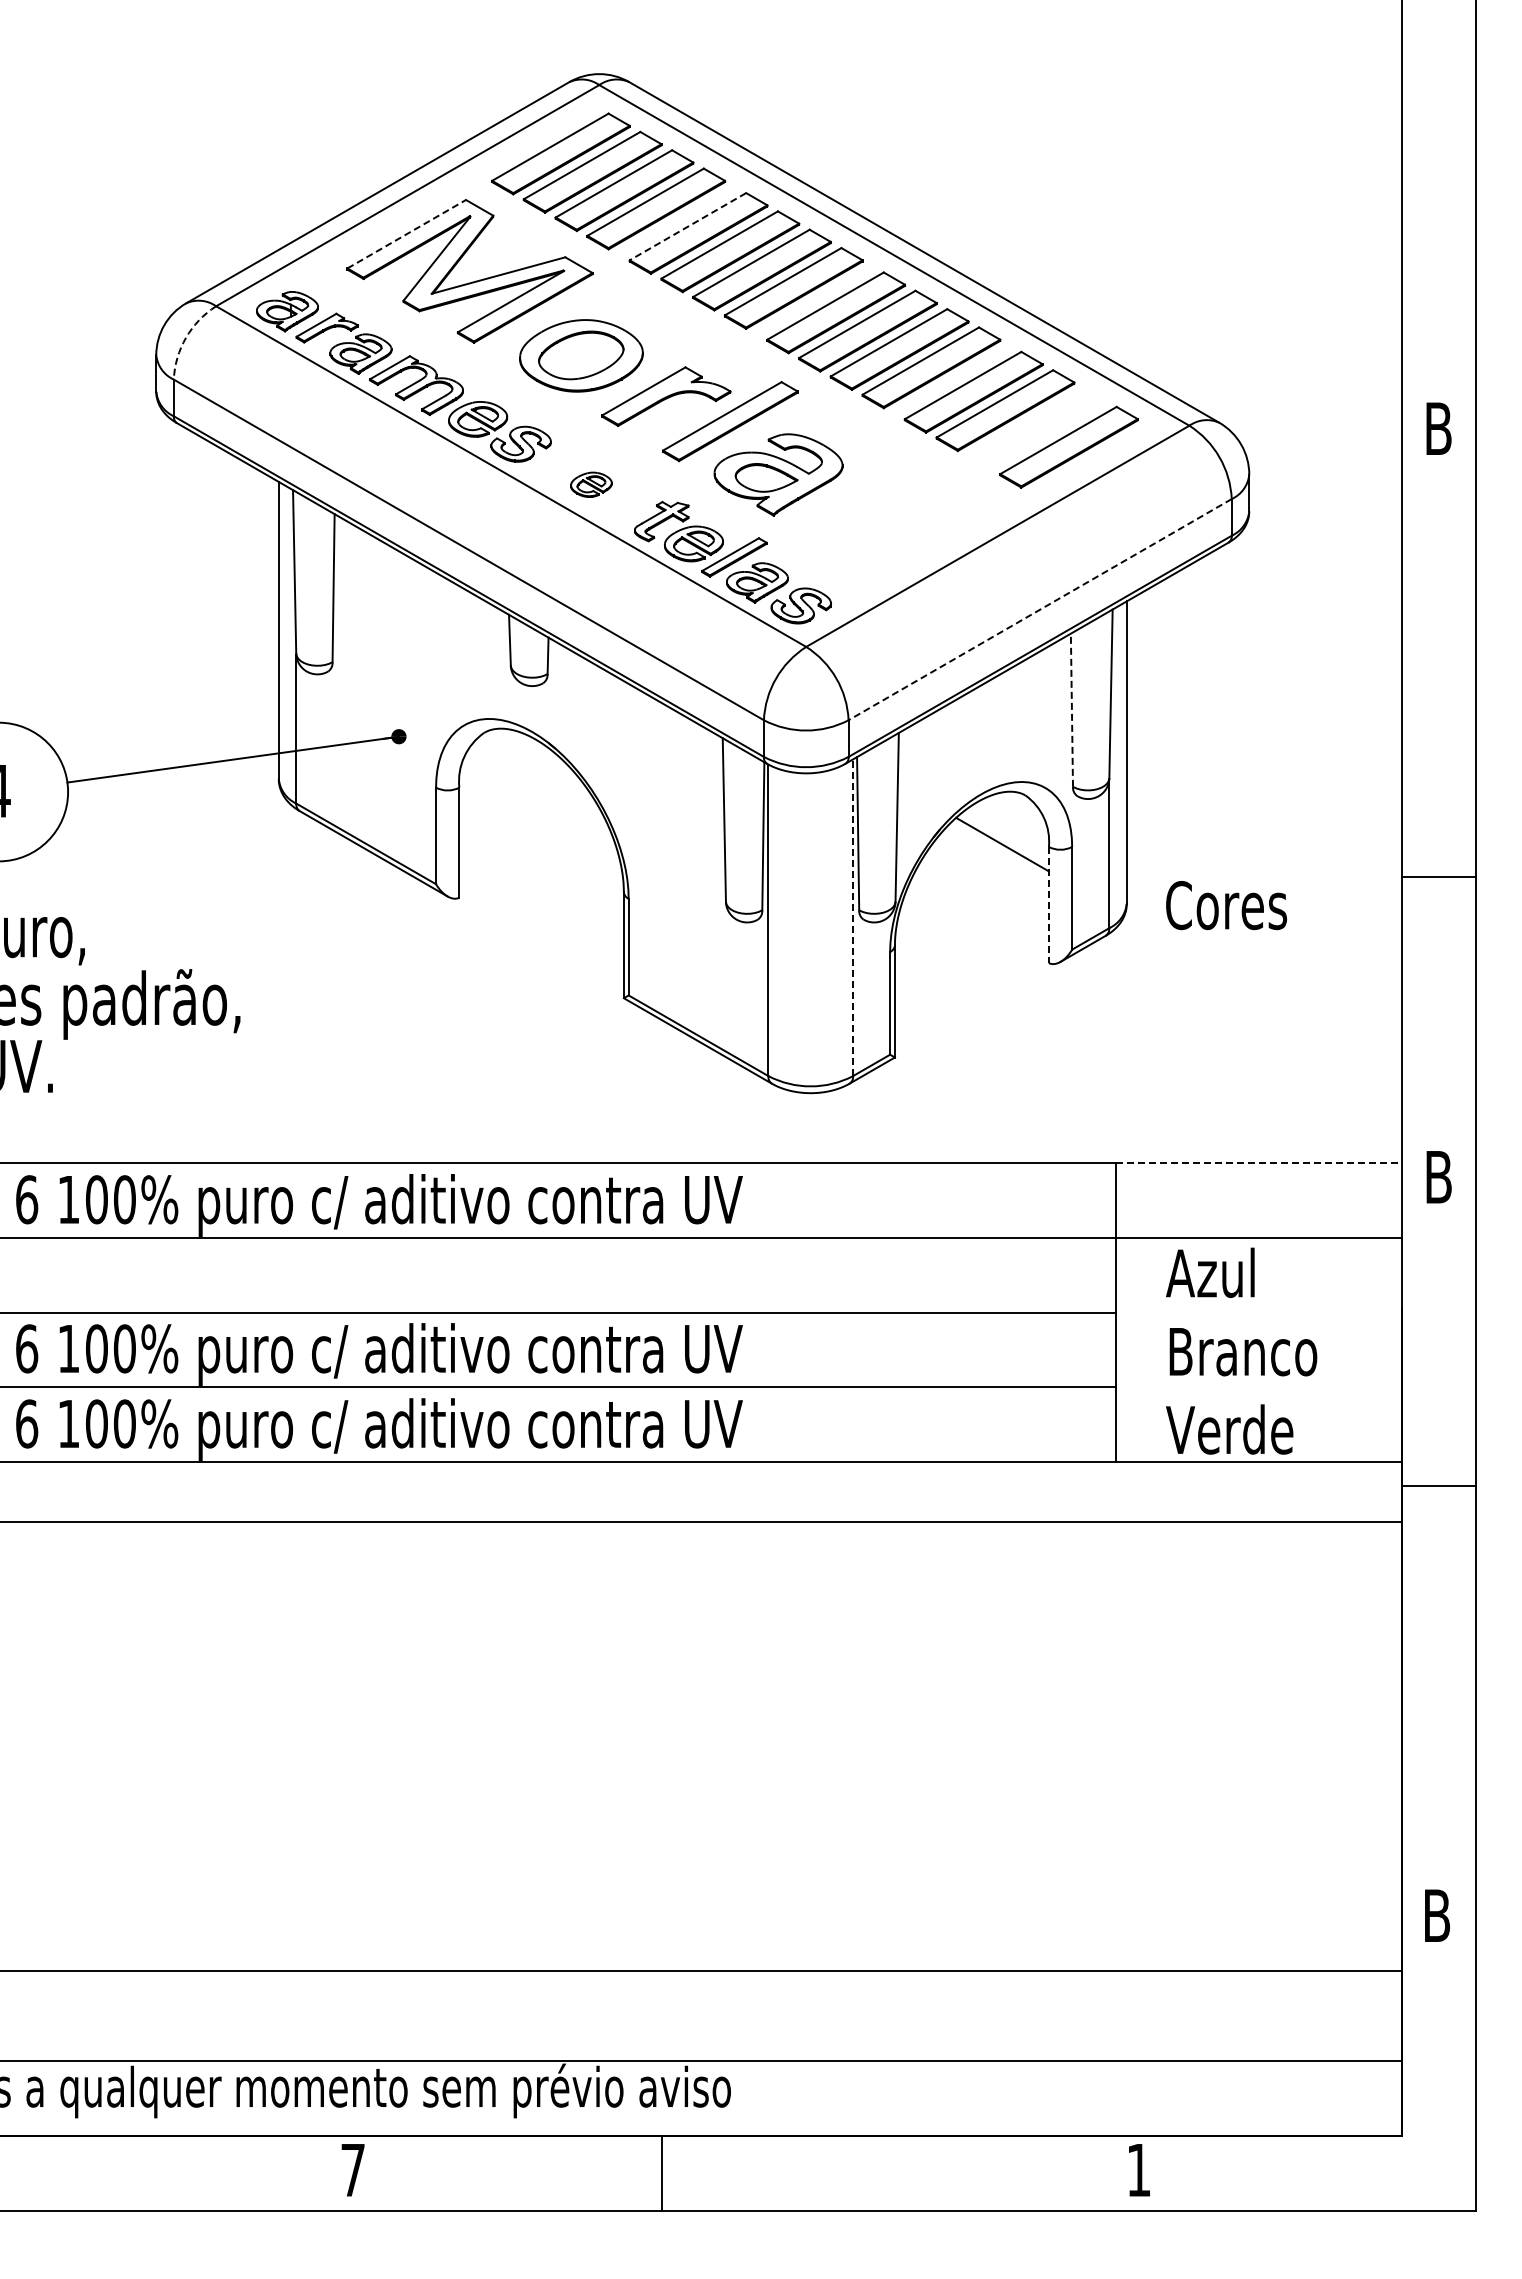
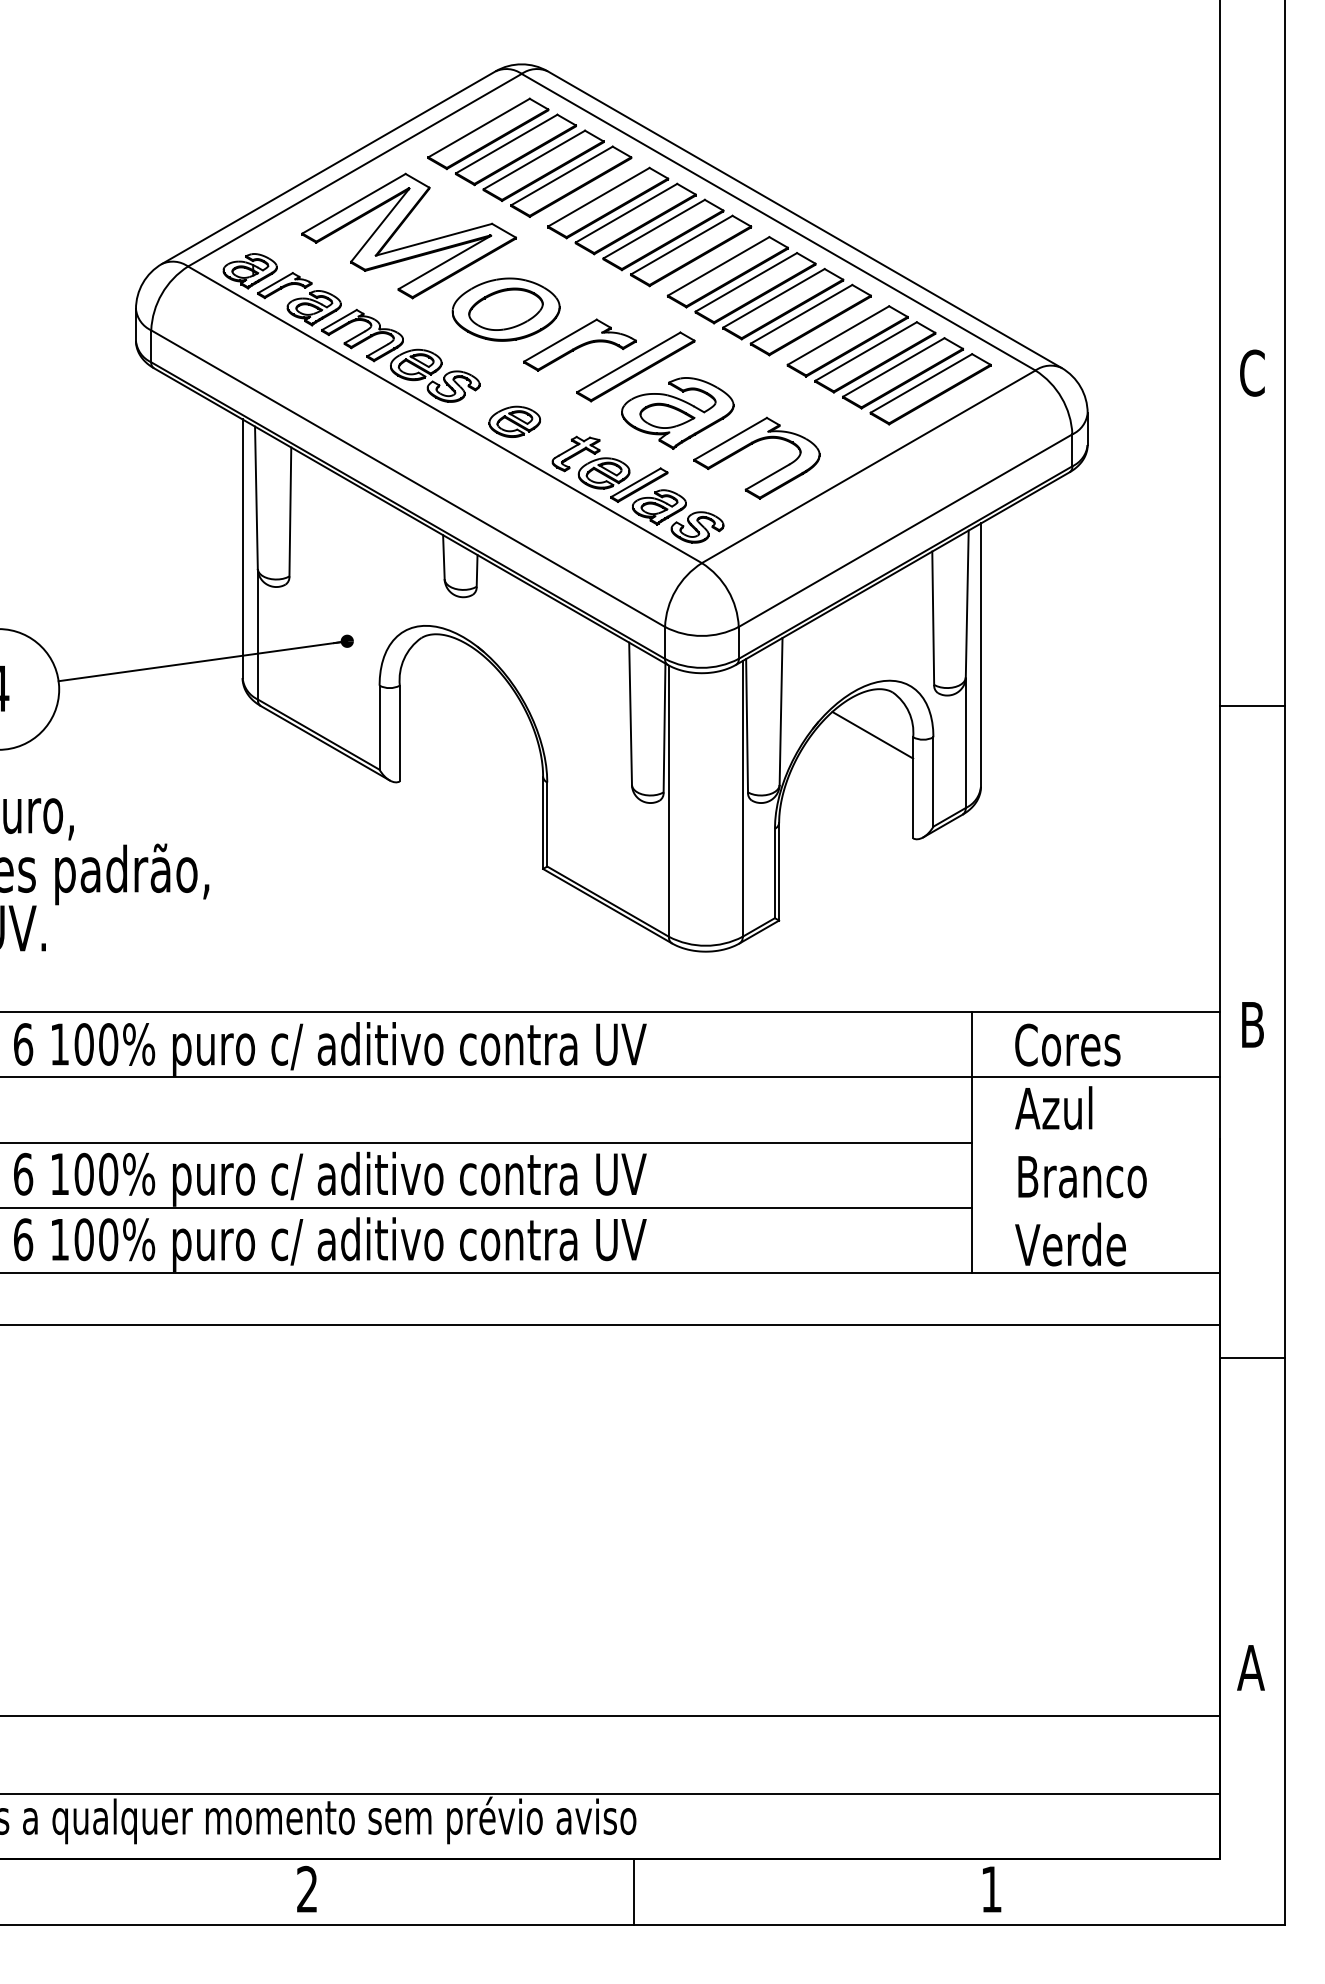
line: (687, 226) -> (598, 197), dashed -> solid
line: (407, 233) -> (354, 203), dashed -> solid
arc: (186, 337) -> (162, 293), dashed -> solid
part: (1037, 428) -> (903, 372), added
text: (1438, 428) -> (1252, 372), B -> C
part: (591, 484) -> (514, 421), size x1.43
part: (861, 512) -> (750, 446), added
line: (1039, 609) -> (904, 530), dashed -> solid
line: (1071, 710) -> (932, 618), dashed -> solid
line: (1438, 877) -> (1252, 706), moved
line: (1048, 905) -> (912, 788), dashed -> solid
text: (1226, 905) -> (1067, 1045), moved
line: (853, 917) -> (743, 798), dashed -> solid
line: (1258, 1162) -> (1095, 1012), dashed -> solid
line: (1438, 1486) -> (1252, 1357), moved
text: (1436, 1915) -> (1250, 1667), B -> A
text: (352, 2169) -> (306, 1888), 7 -> 2
line: (661, 2172) -> (633, 1891), moved

